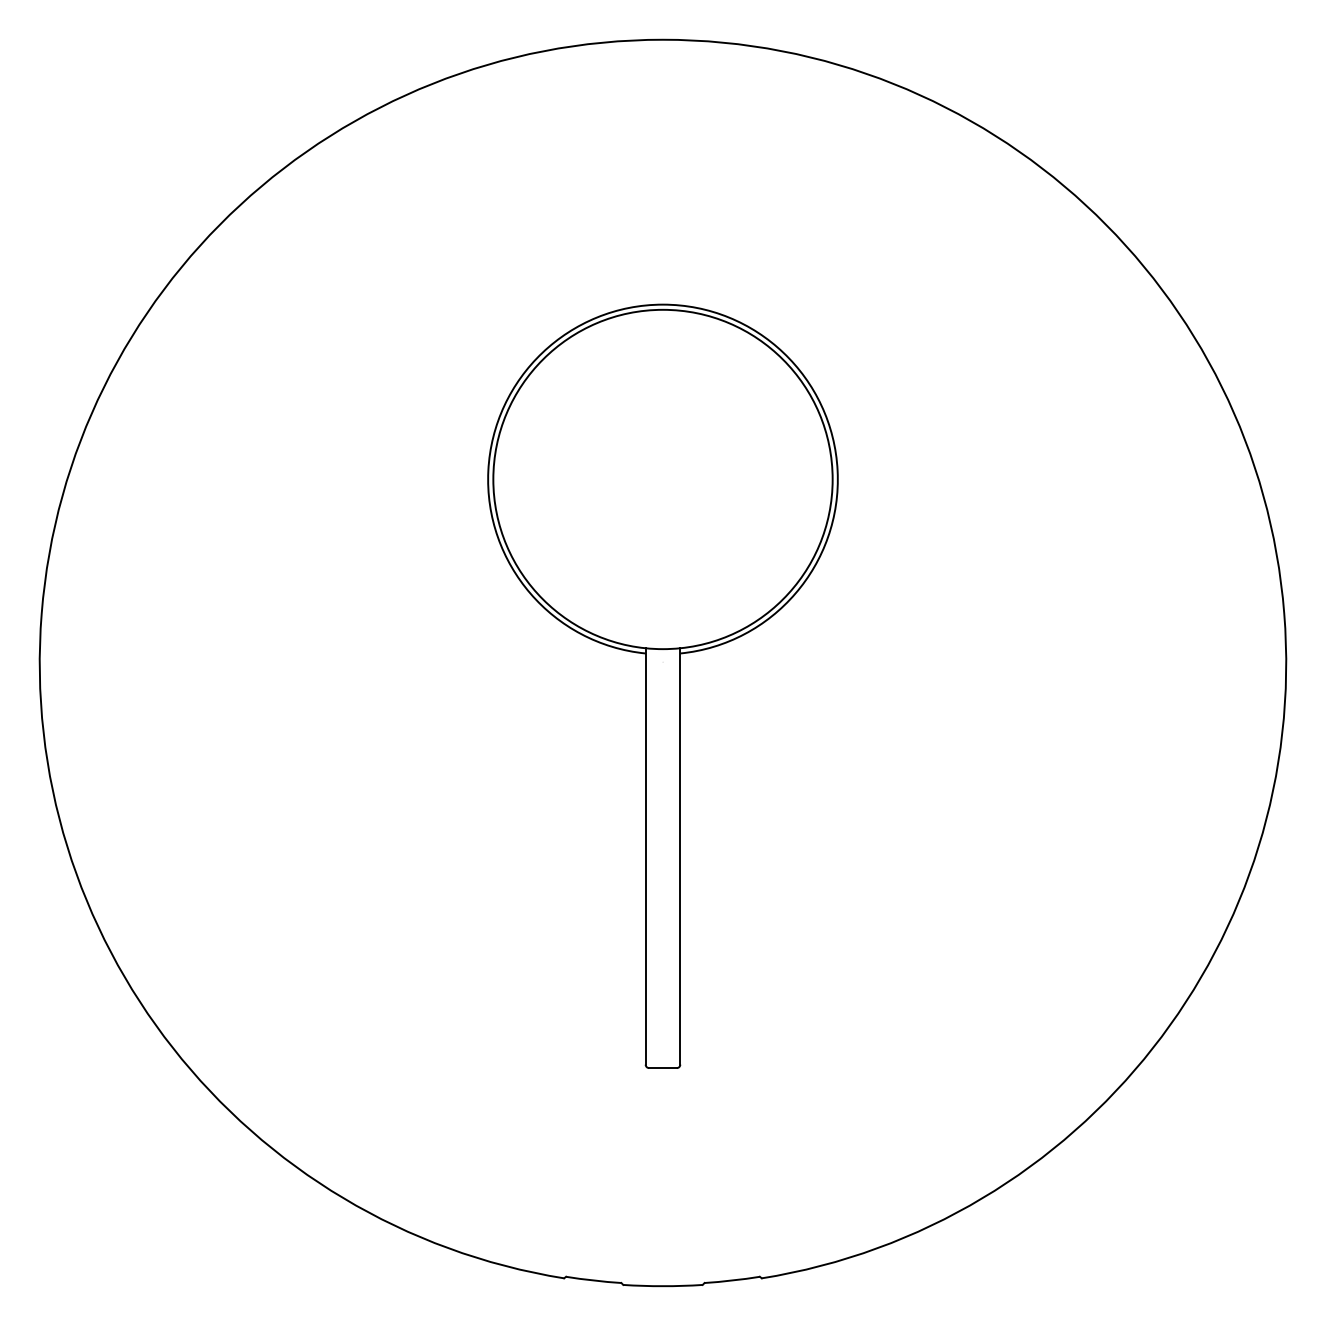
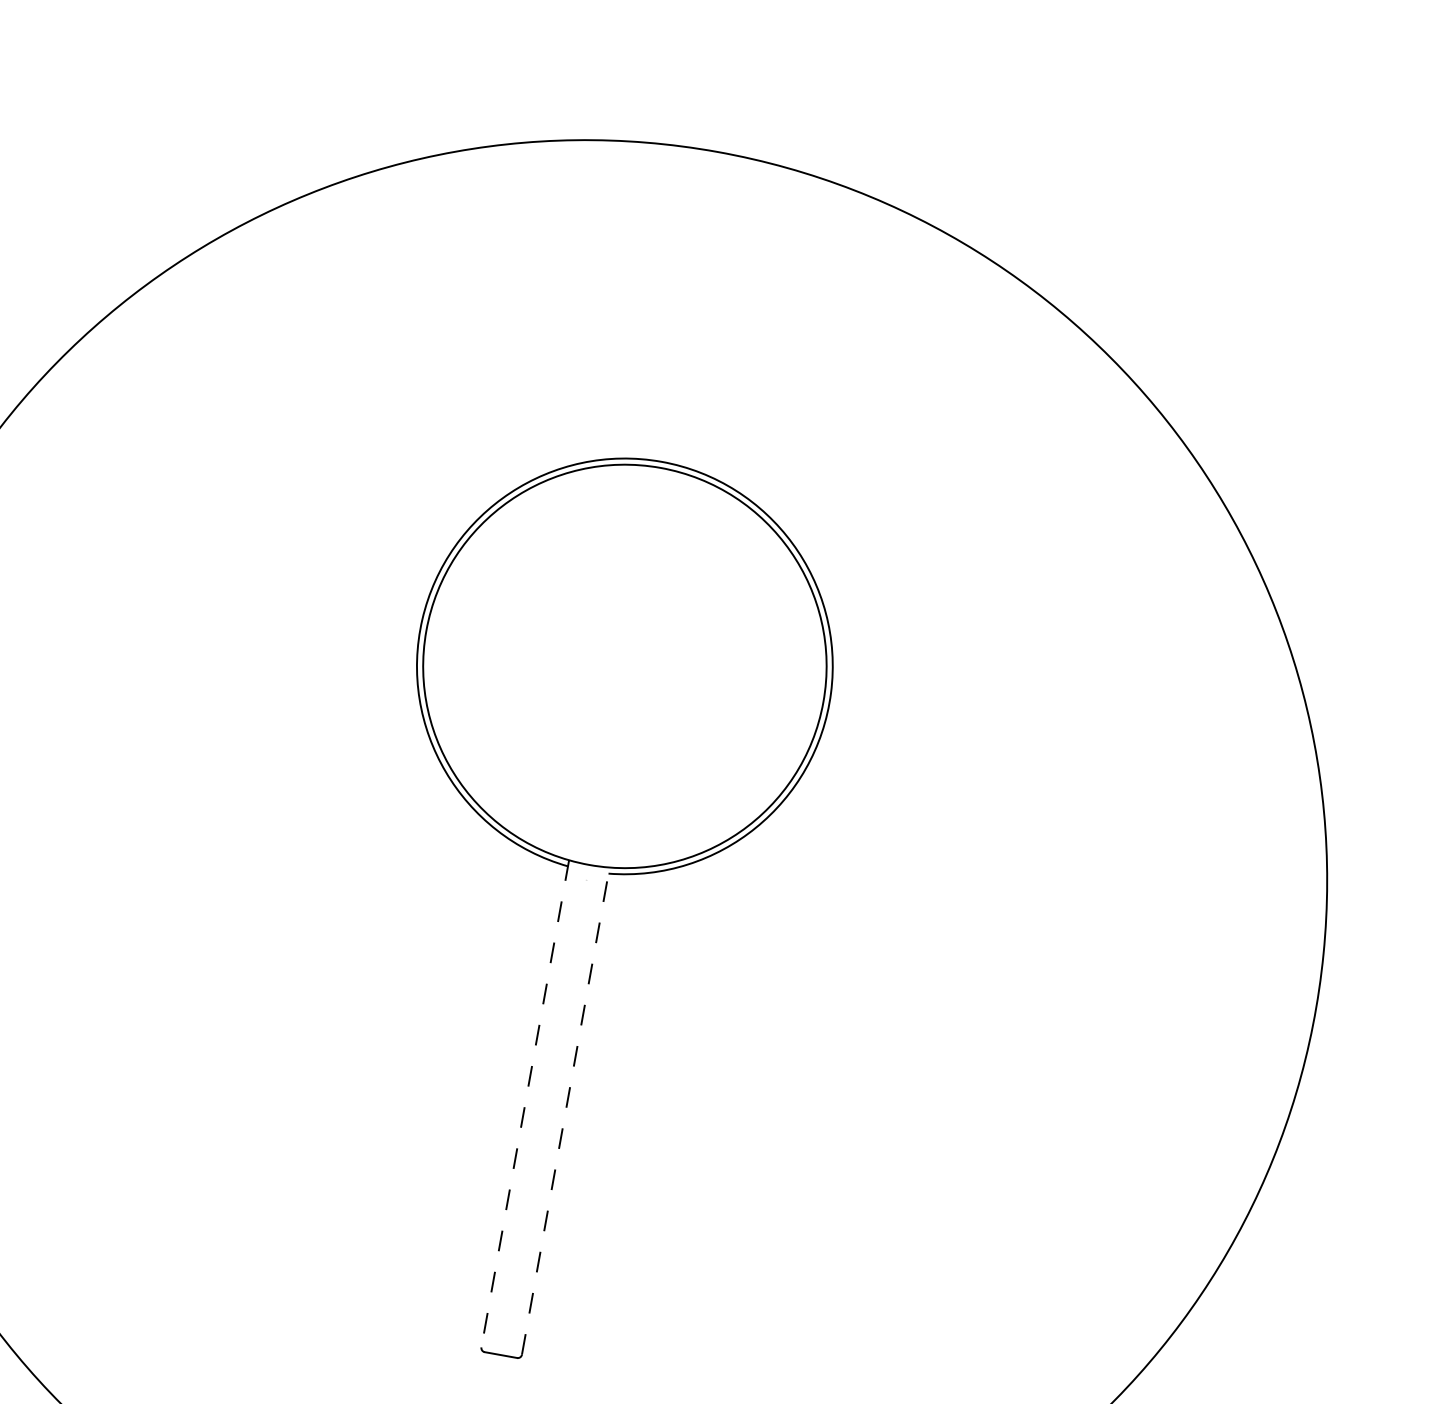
line: (680, 855) -> (566, 1110), solid -> dashed
line: (645, 856) -> (525, 1103), solid -> dashed

